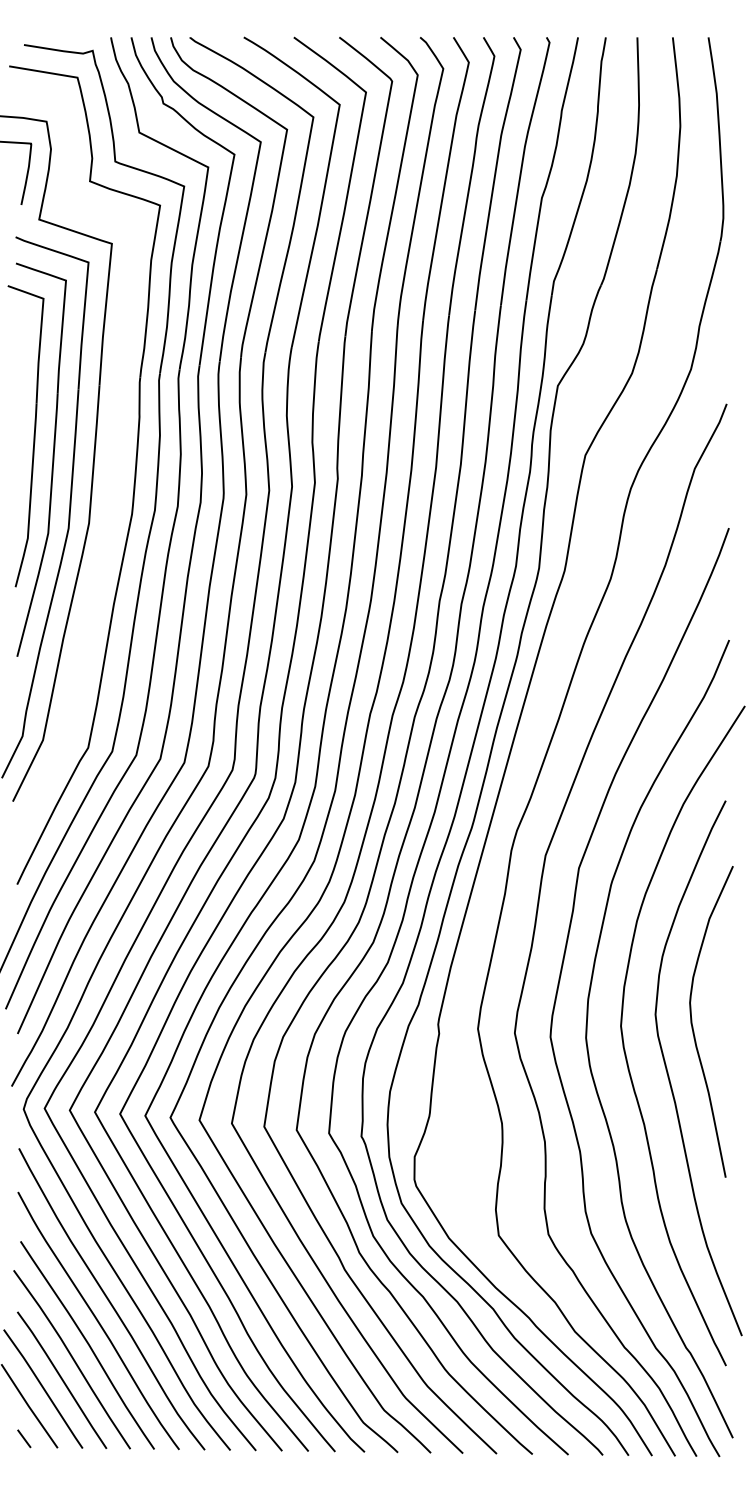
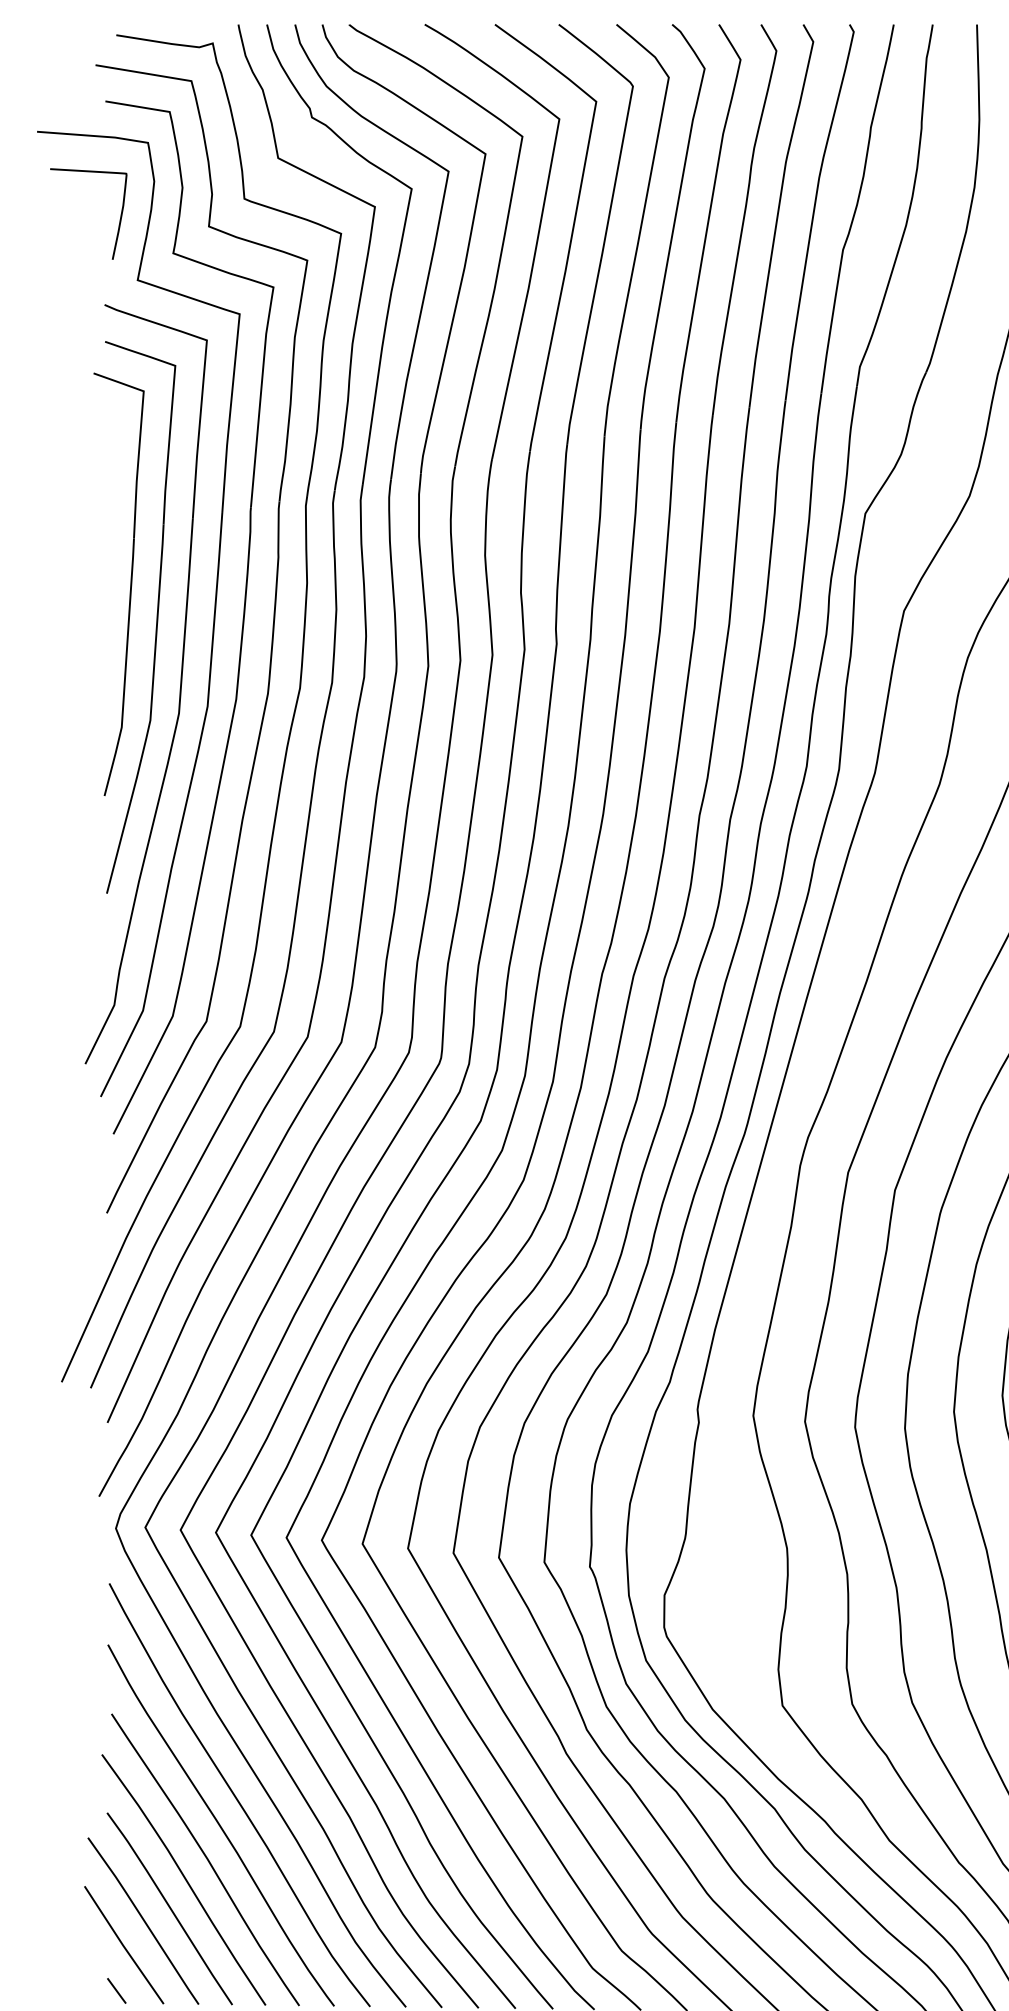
part: (113, 461) -> (241, 619), added

